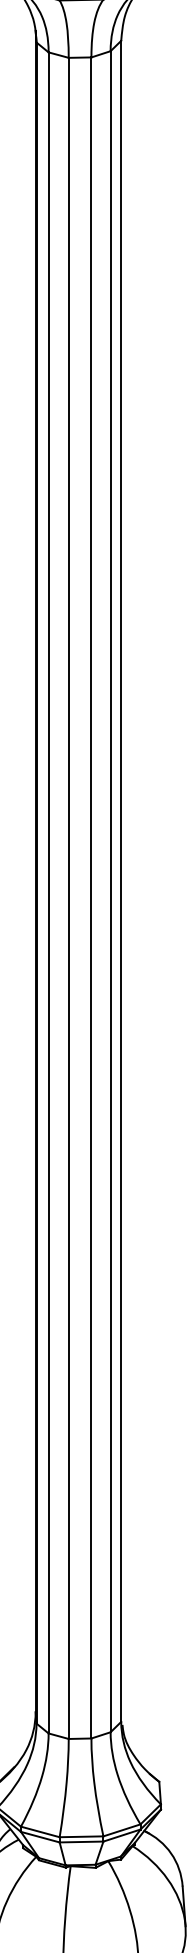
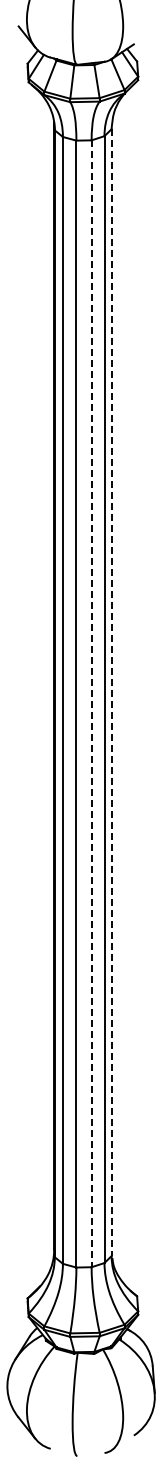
line: (121, 882) -> (111, 693), solid -> dashed
line: (91, 899) -> (91, 704), solid -> dashed

